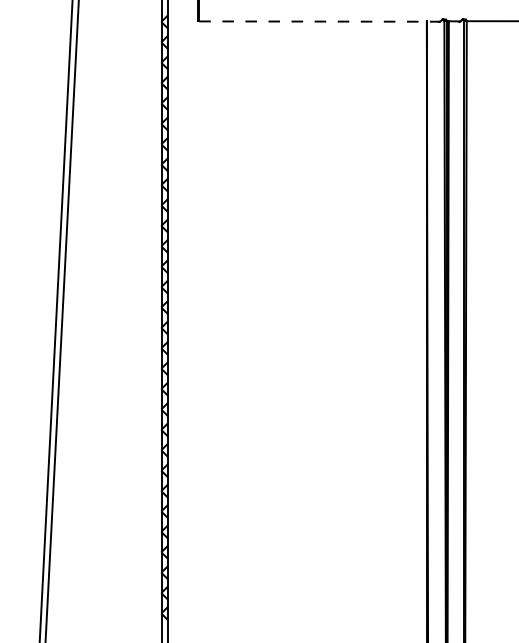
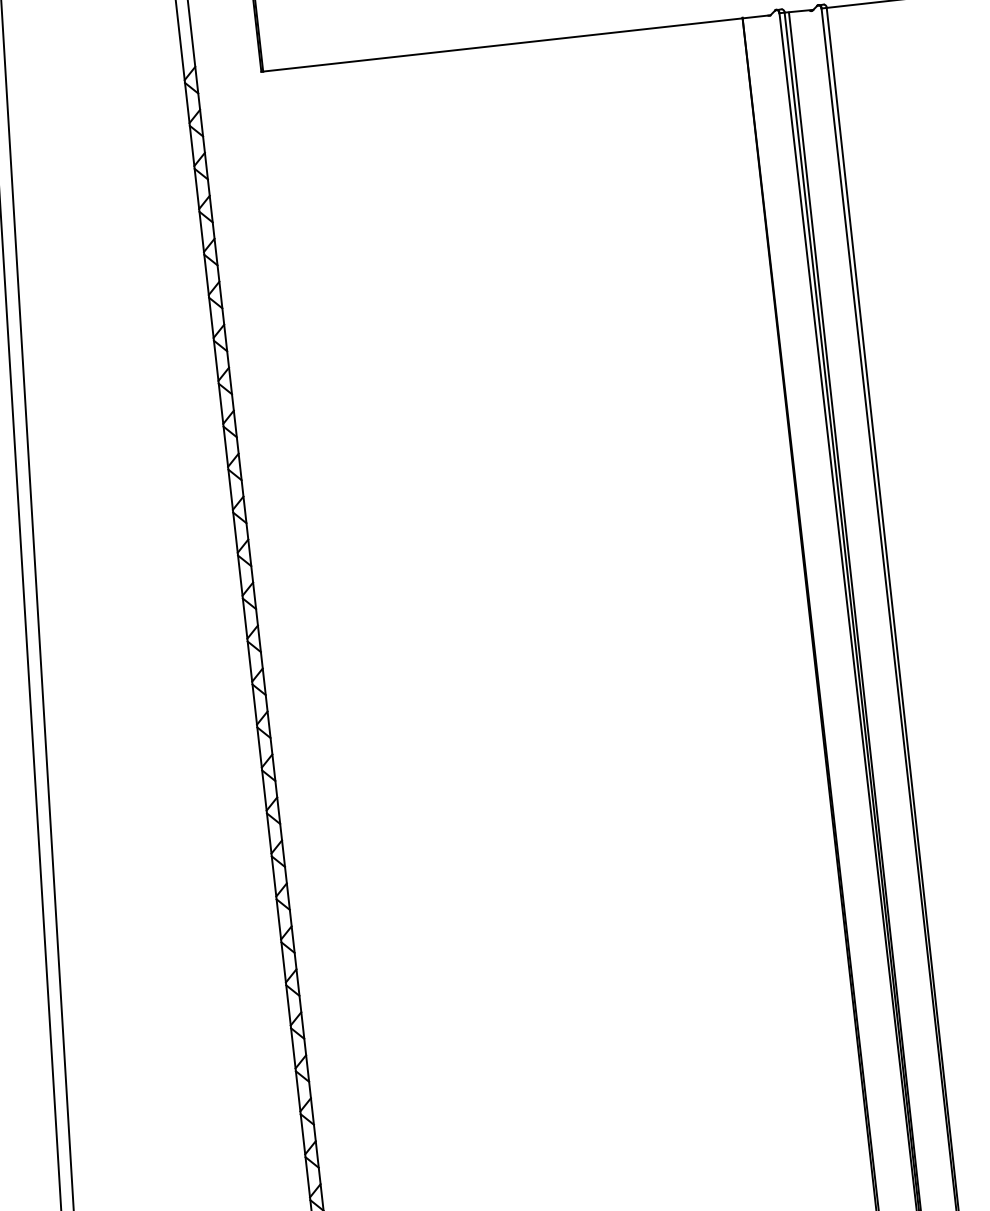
line: (320, 21) -> (518, 43), dashed -> solid

